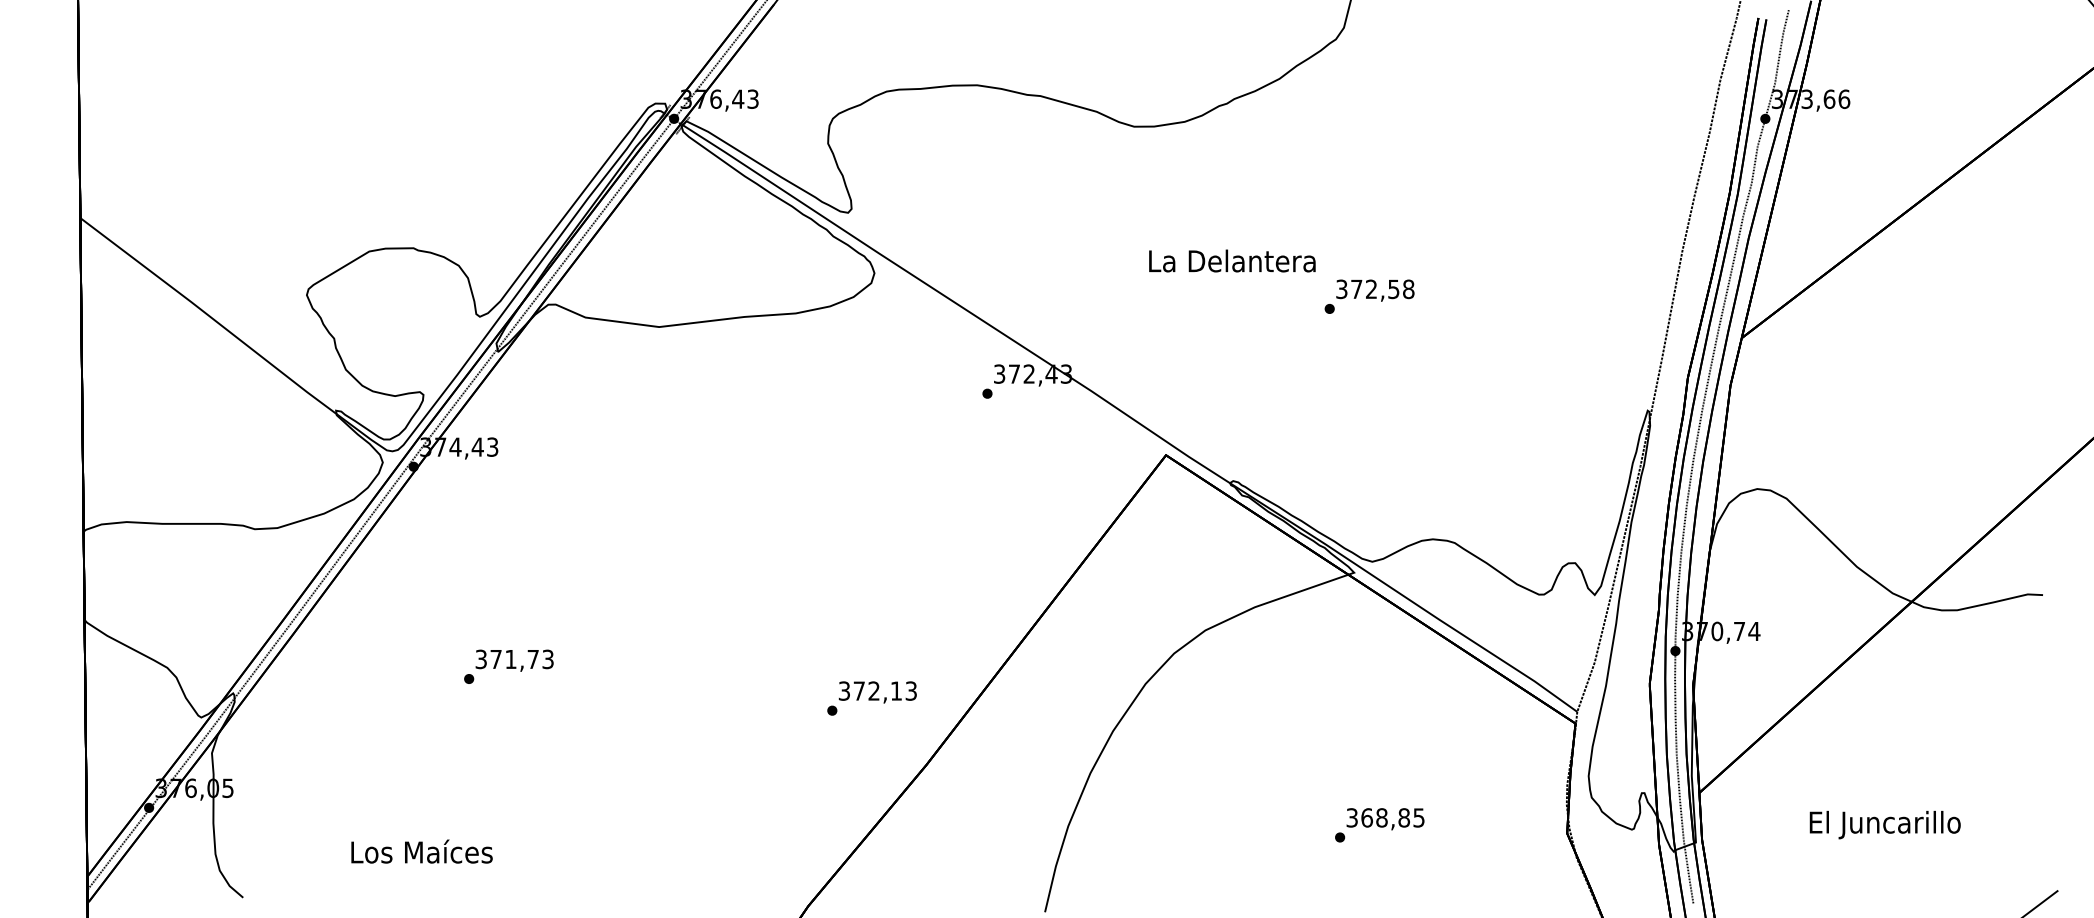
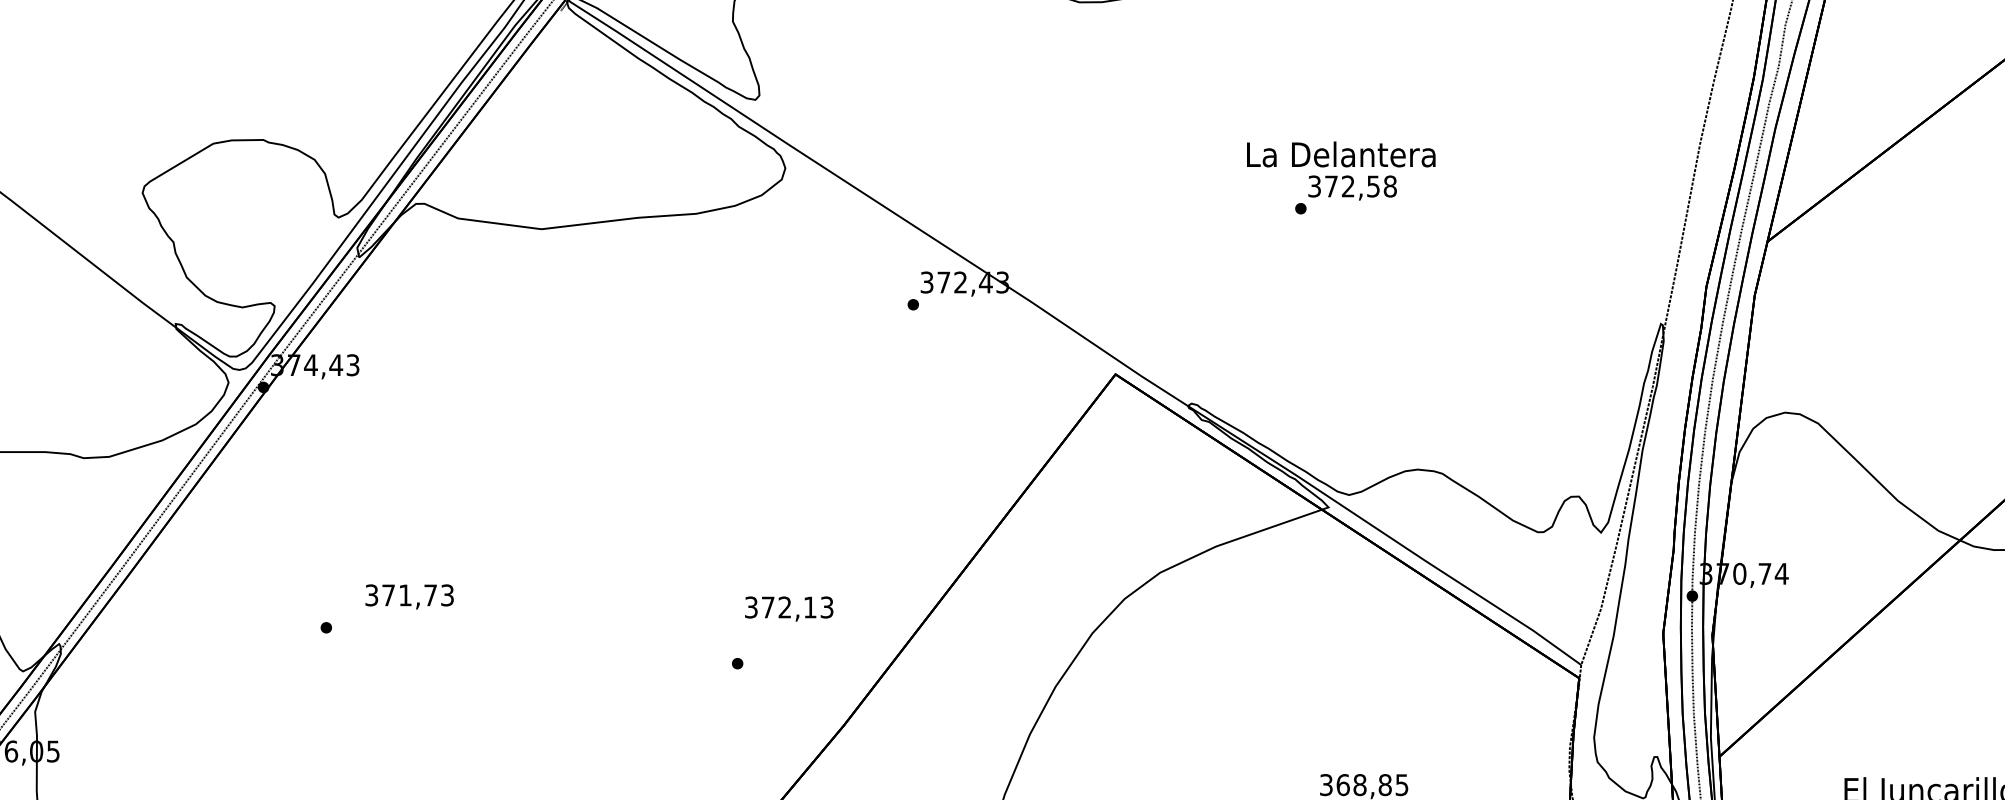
text: (1232, 260) -> (1341, 153), moved
text: (514, 660) -> (409, 596), moved
text: (877, 692) -> (788, 609), moved

